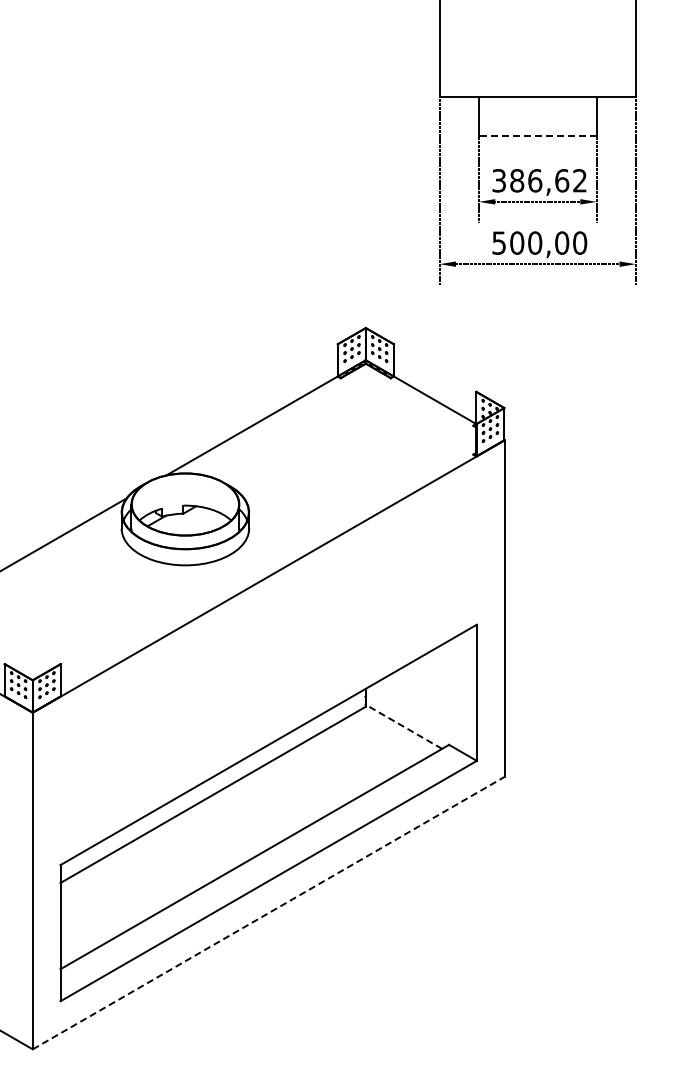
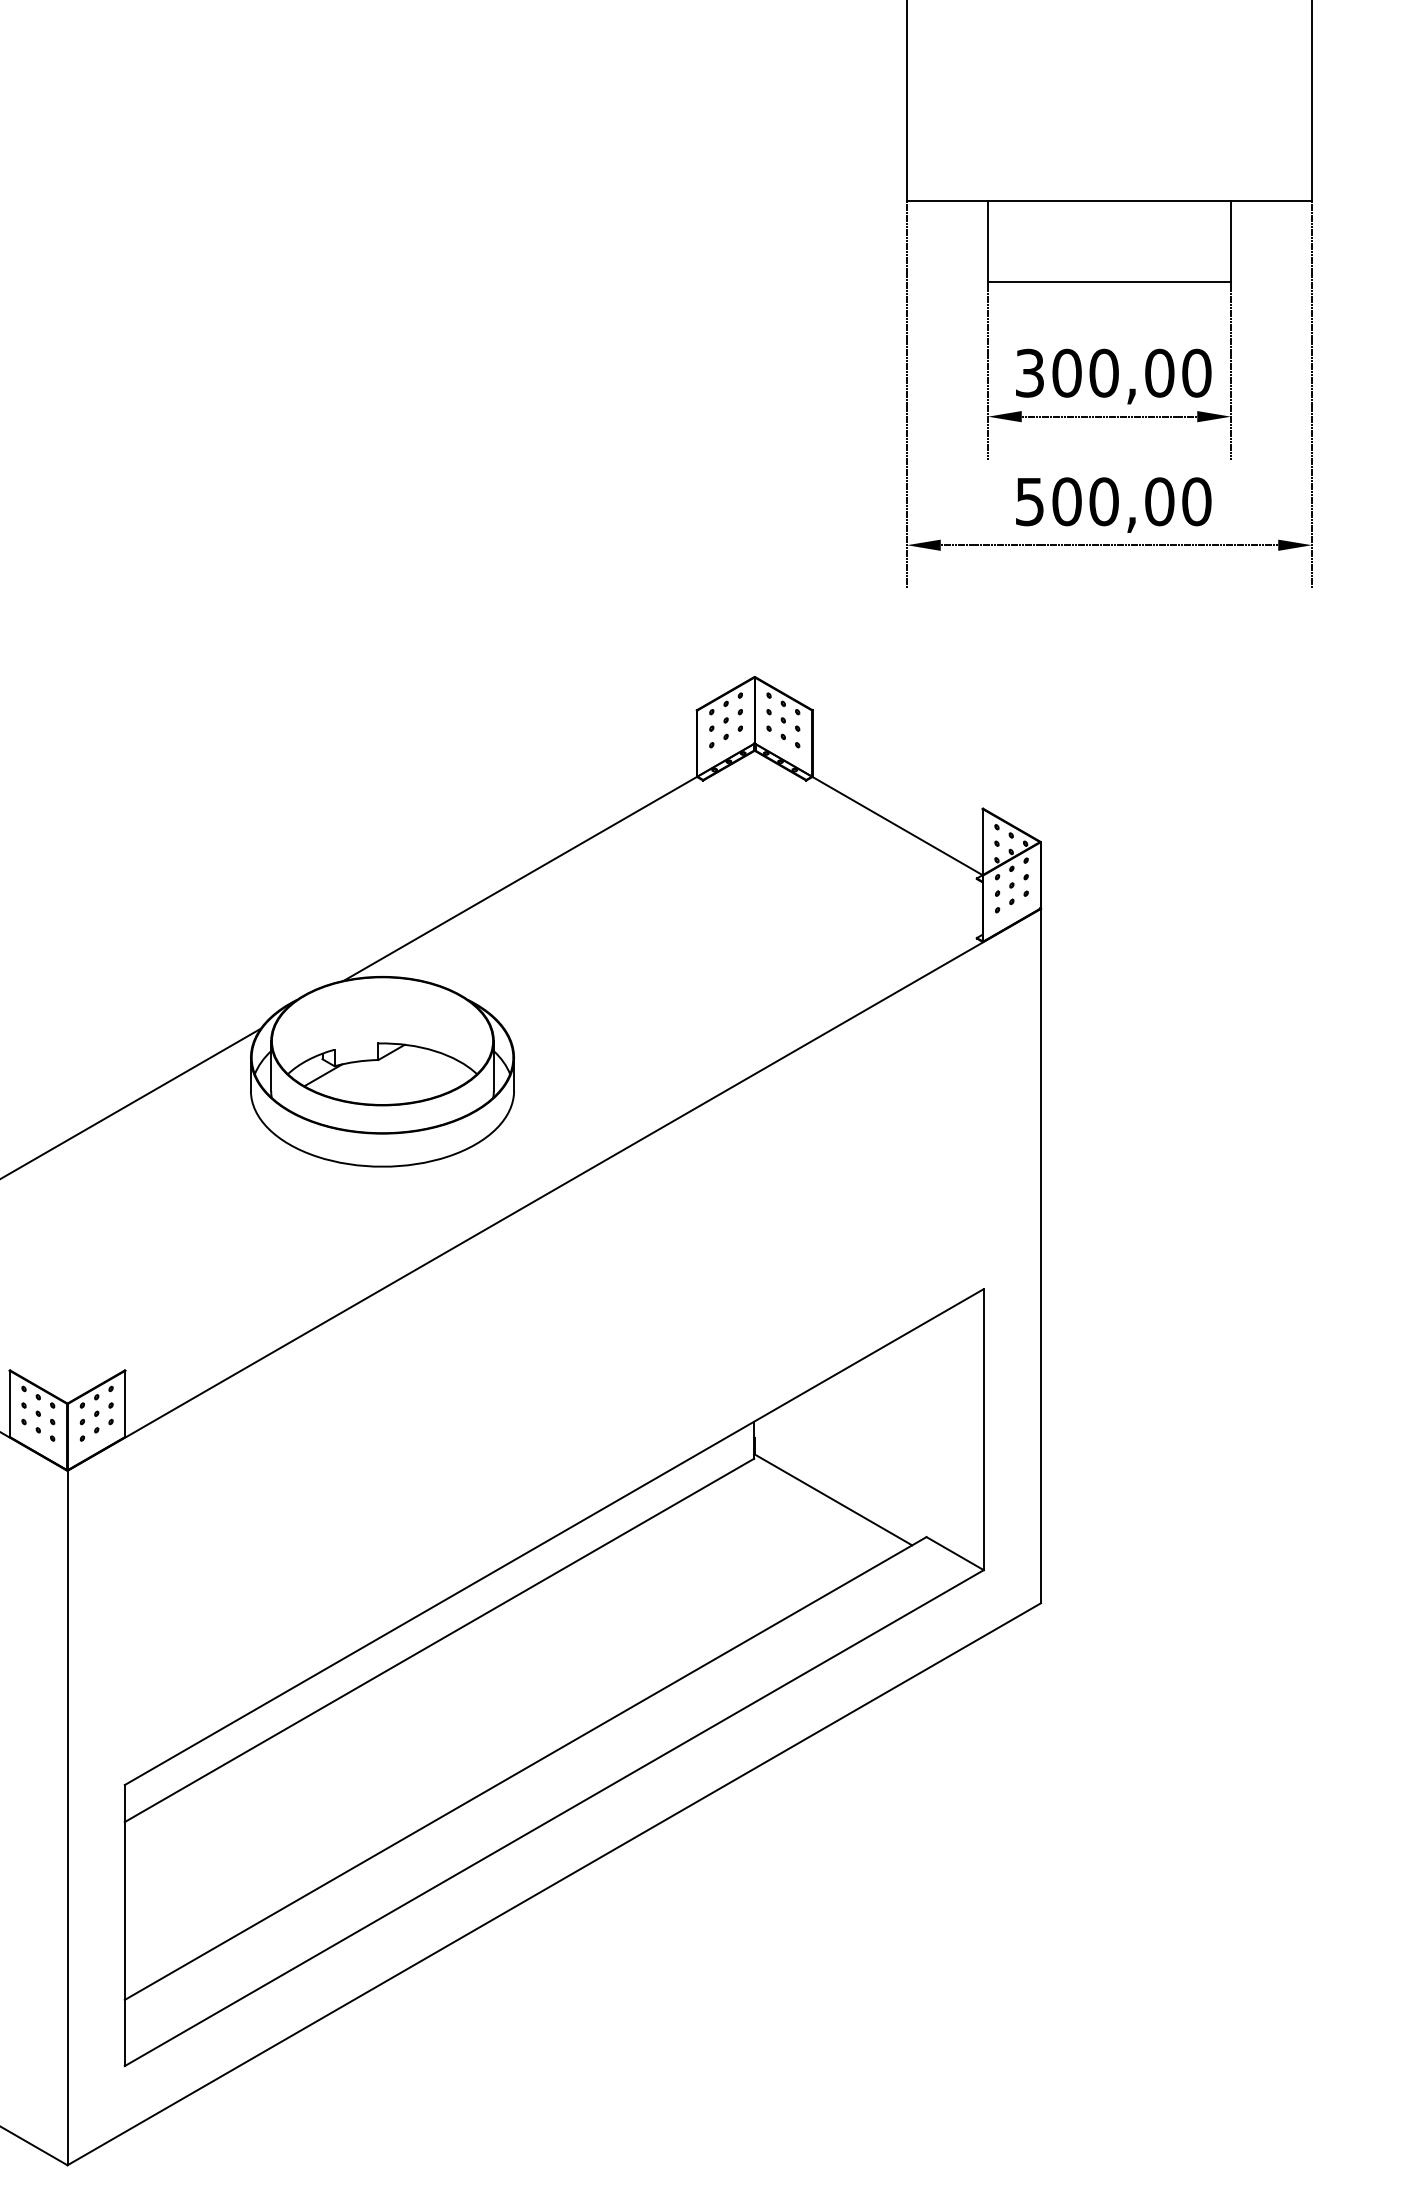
line: (537, 136) -> (1108, 281), dashed -> solid
text: (548, 180) -> (1131, 372), 386,62 -> 300,00
line: (403, 726) -> (832, 1499), dashed -> solid
line: (269, 912) -> (555, 1882), dashed -> solid

